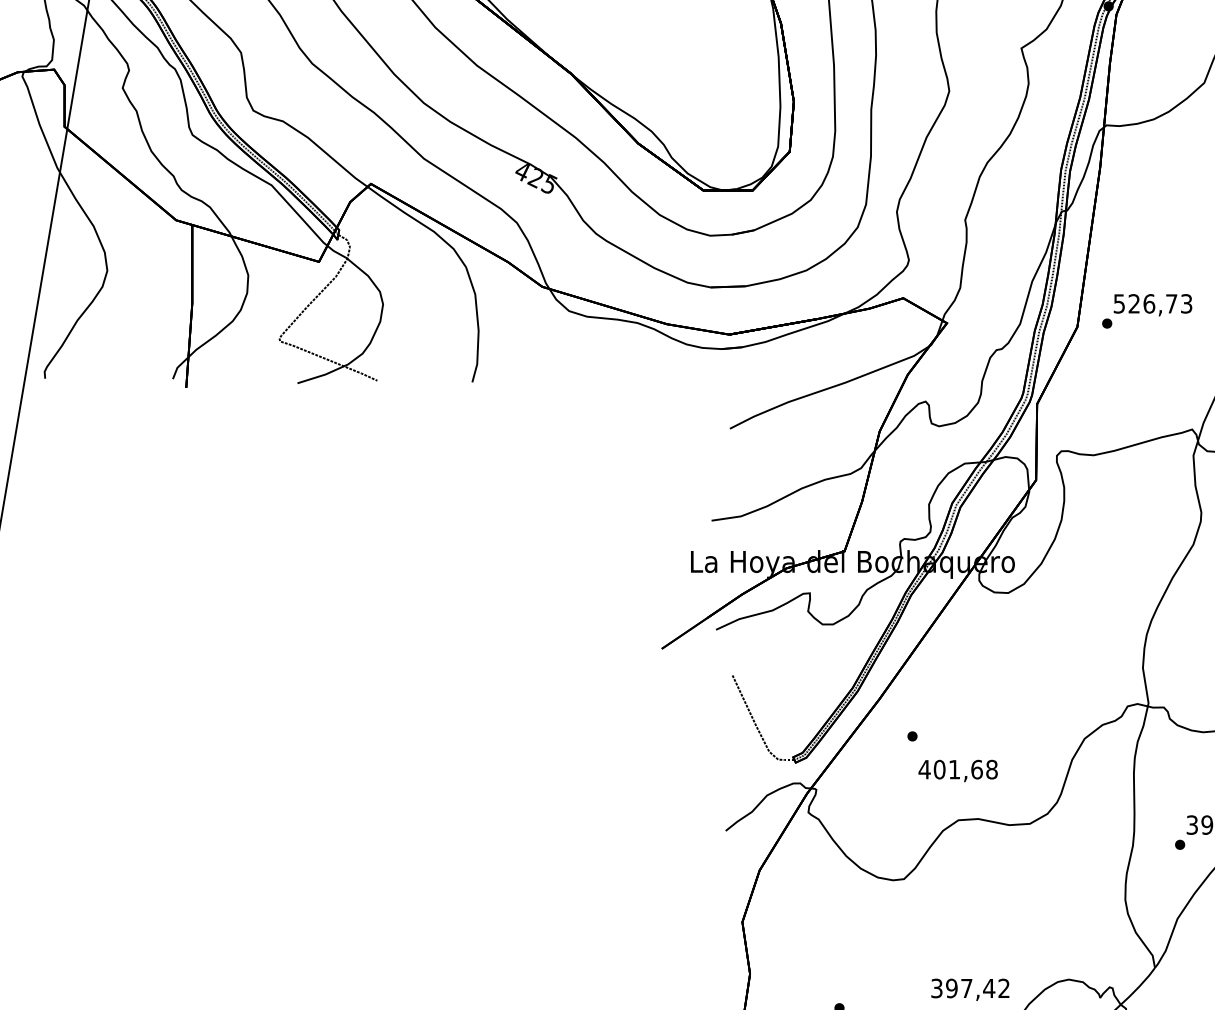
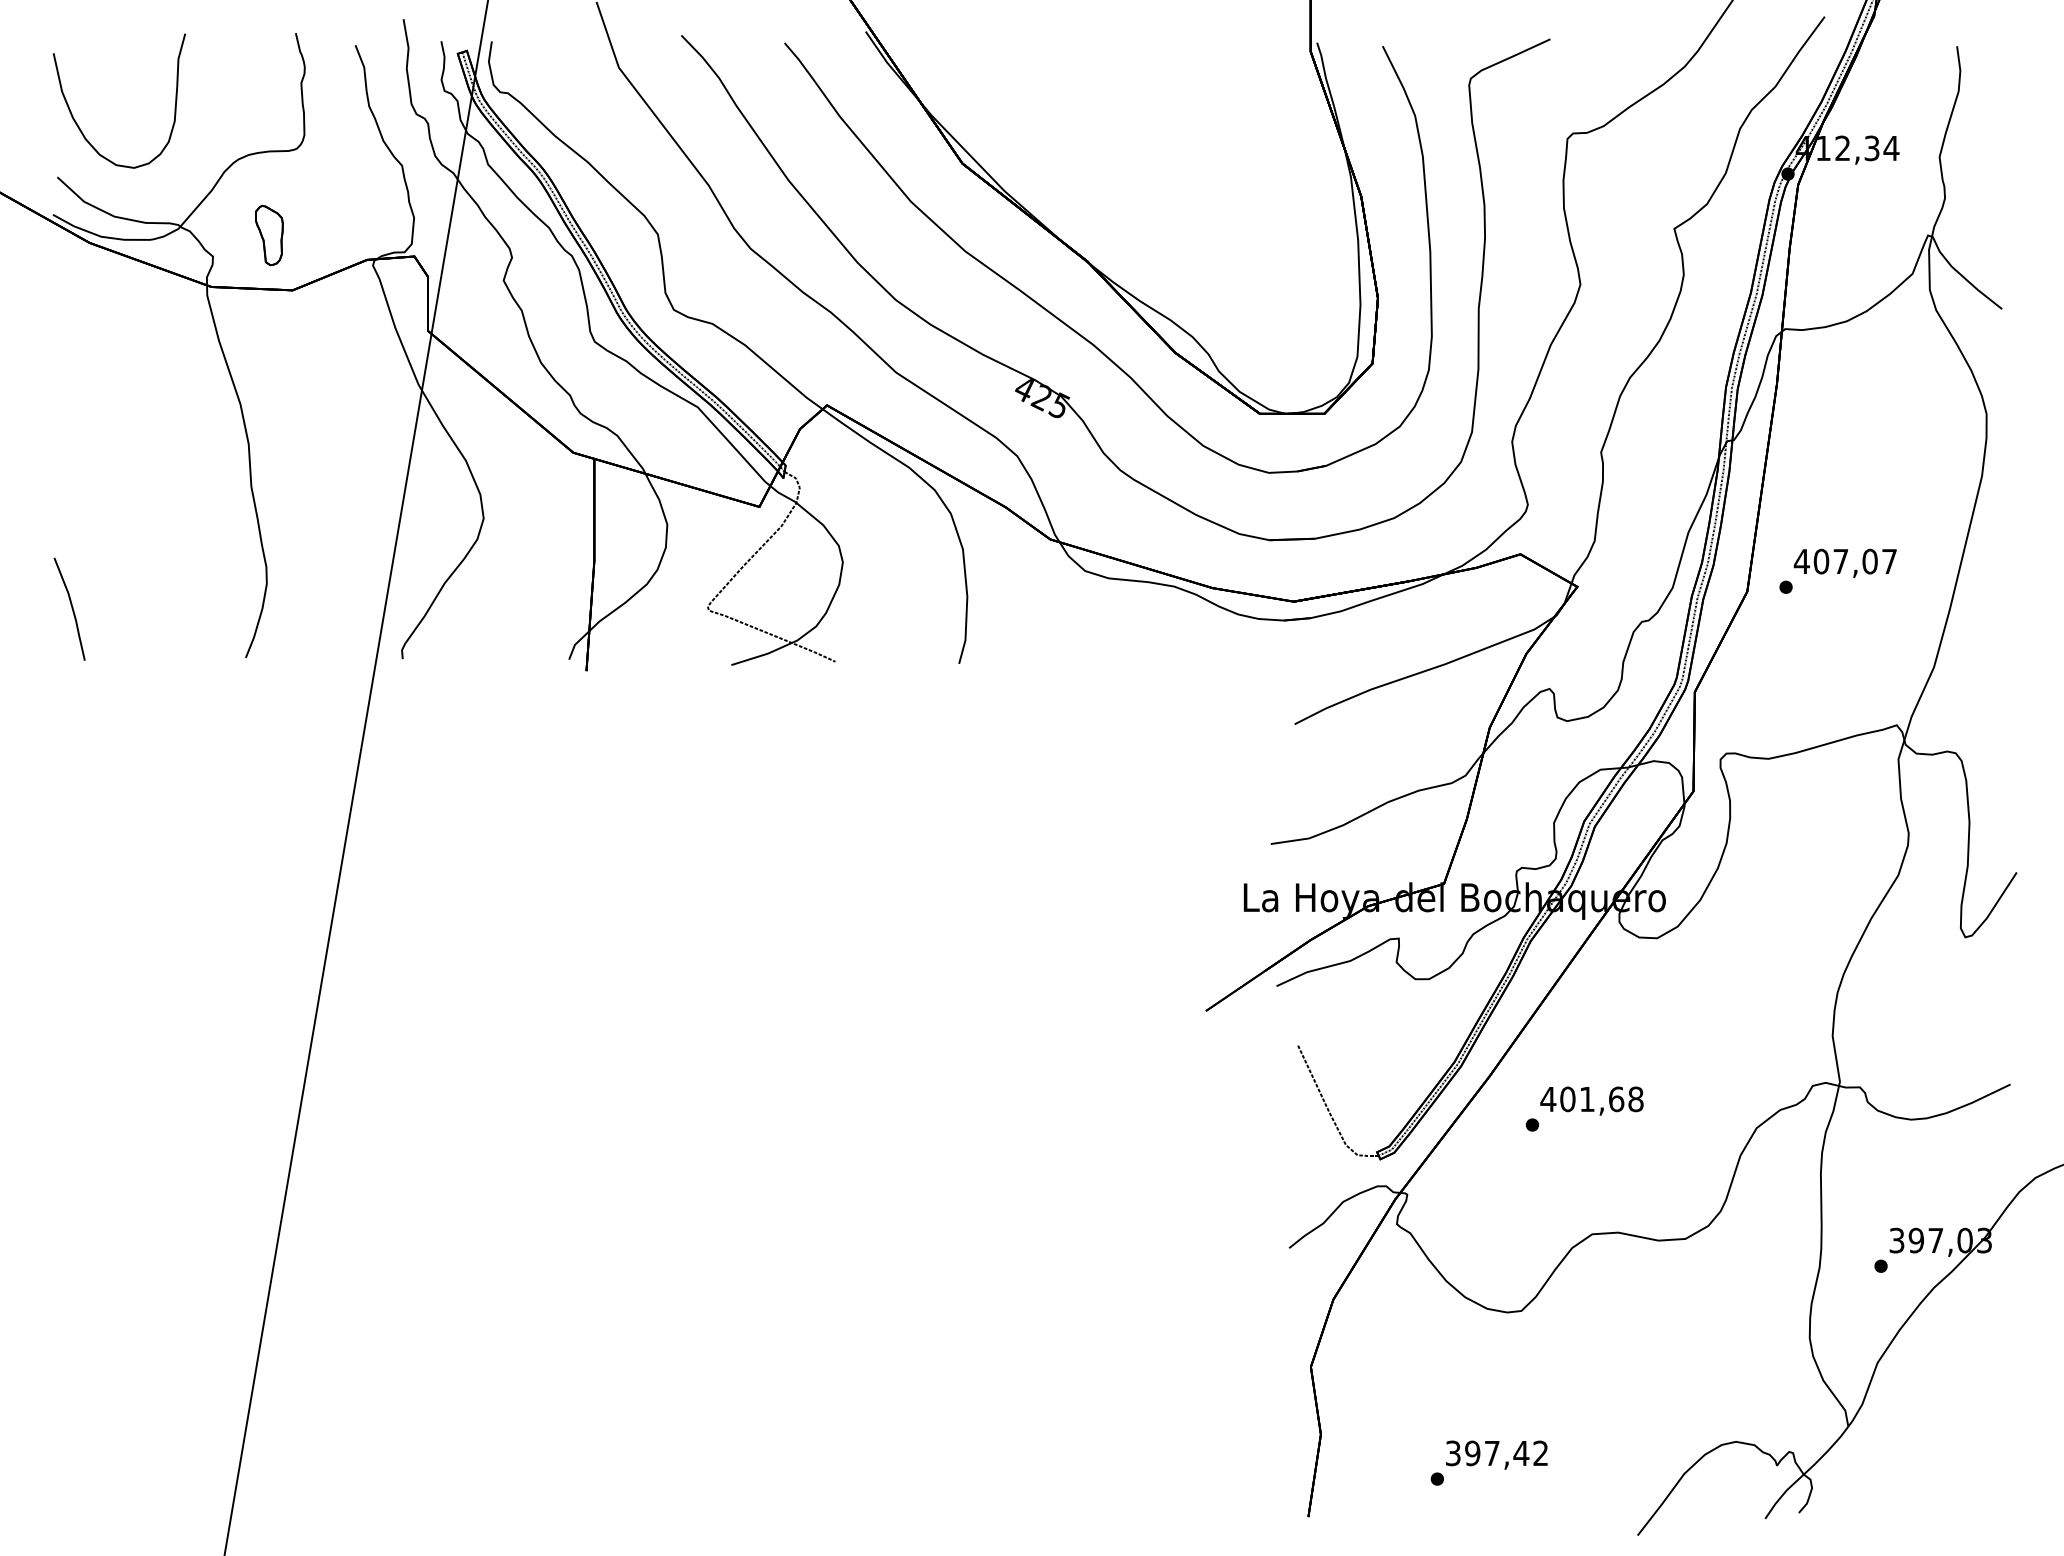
text: (1152, 303) -> (1844, 561), 526,73 -> 407,07
text: (957, 770) -> (1591, 1100), moved
text: (970, 989) -> (1496, 1454), moved

